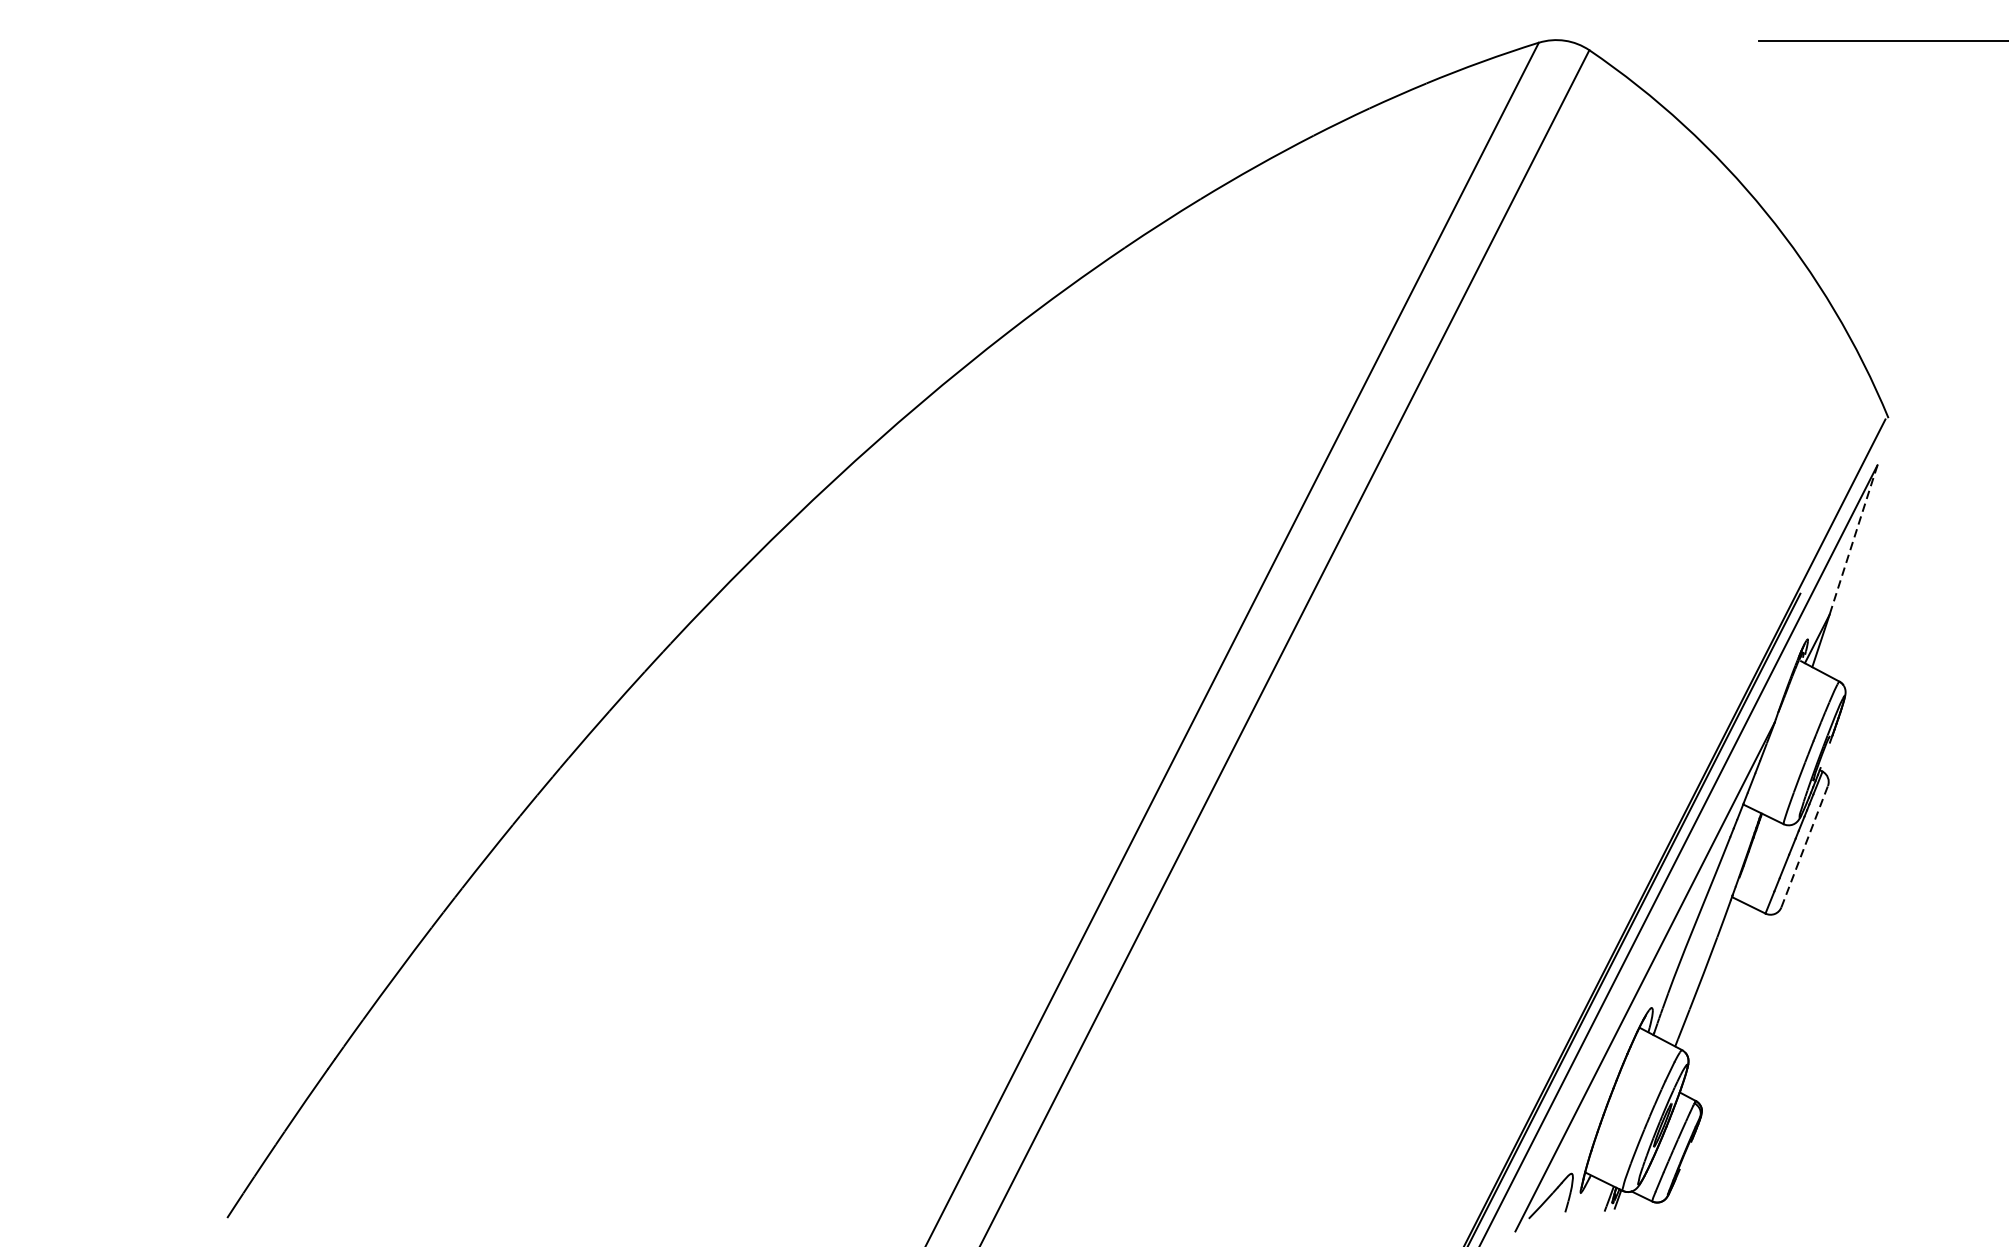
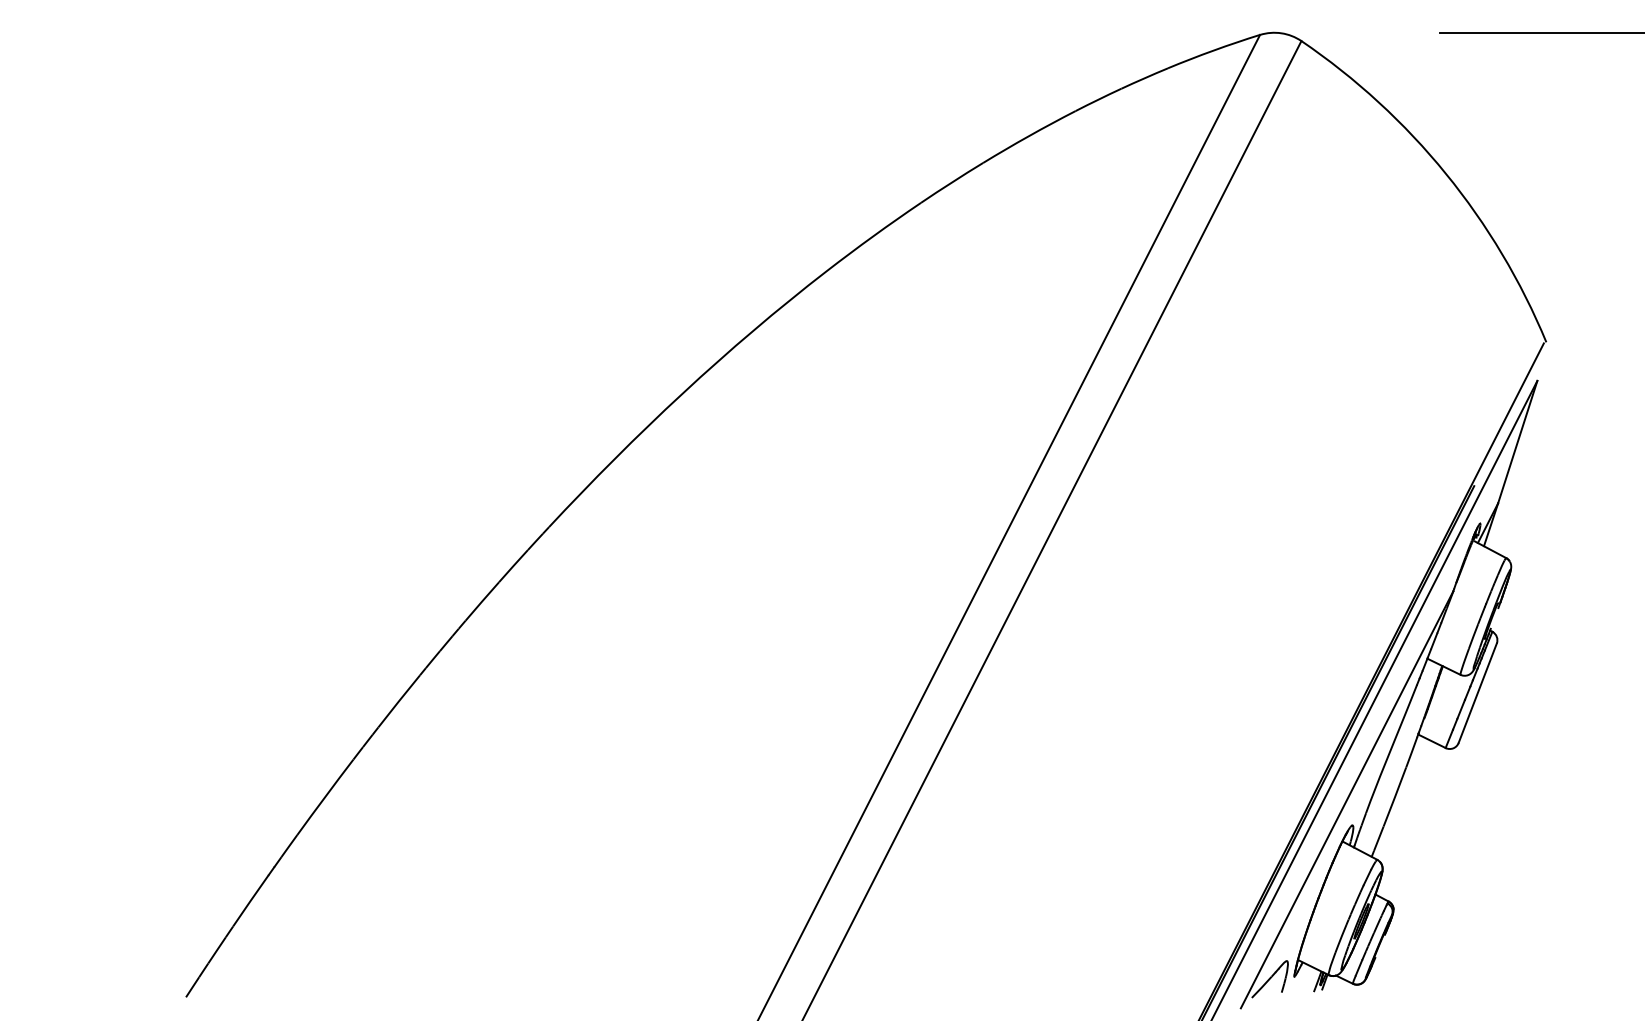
line: (1853, 540) -> (1517, 442), dashed -> solid
line: (1804, 845) -> (1477, 692), dashed -> solid

